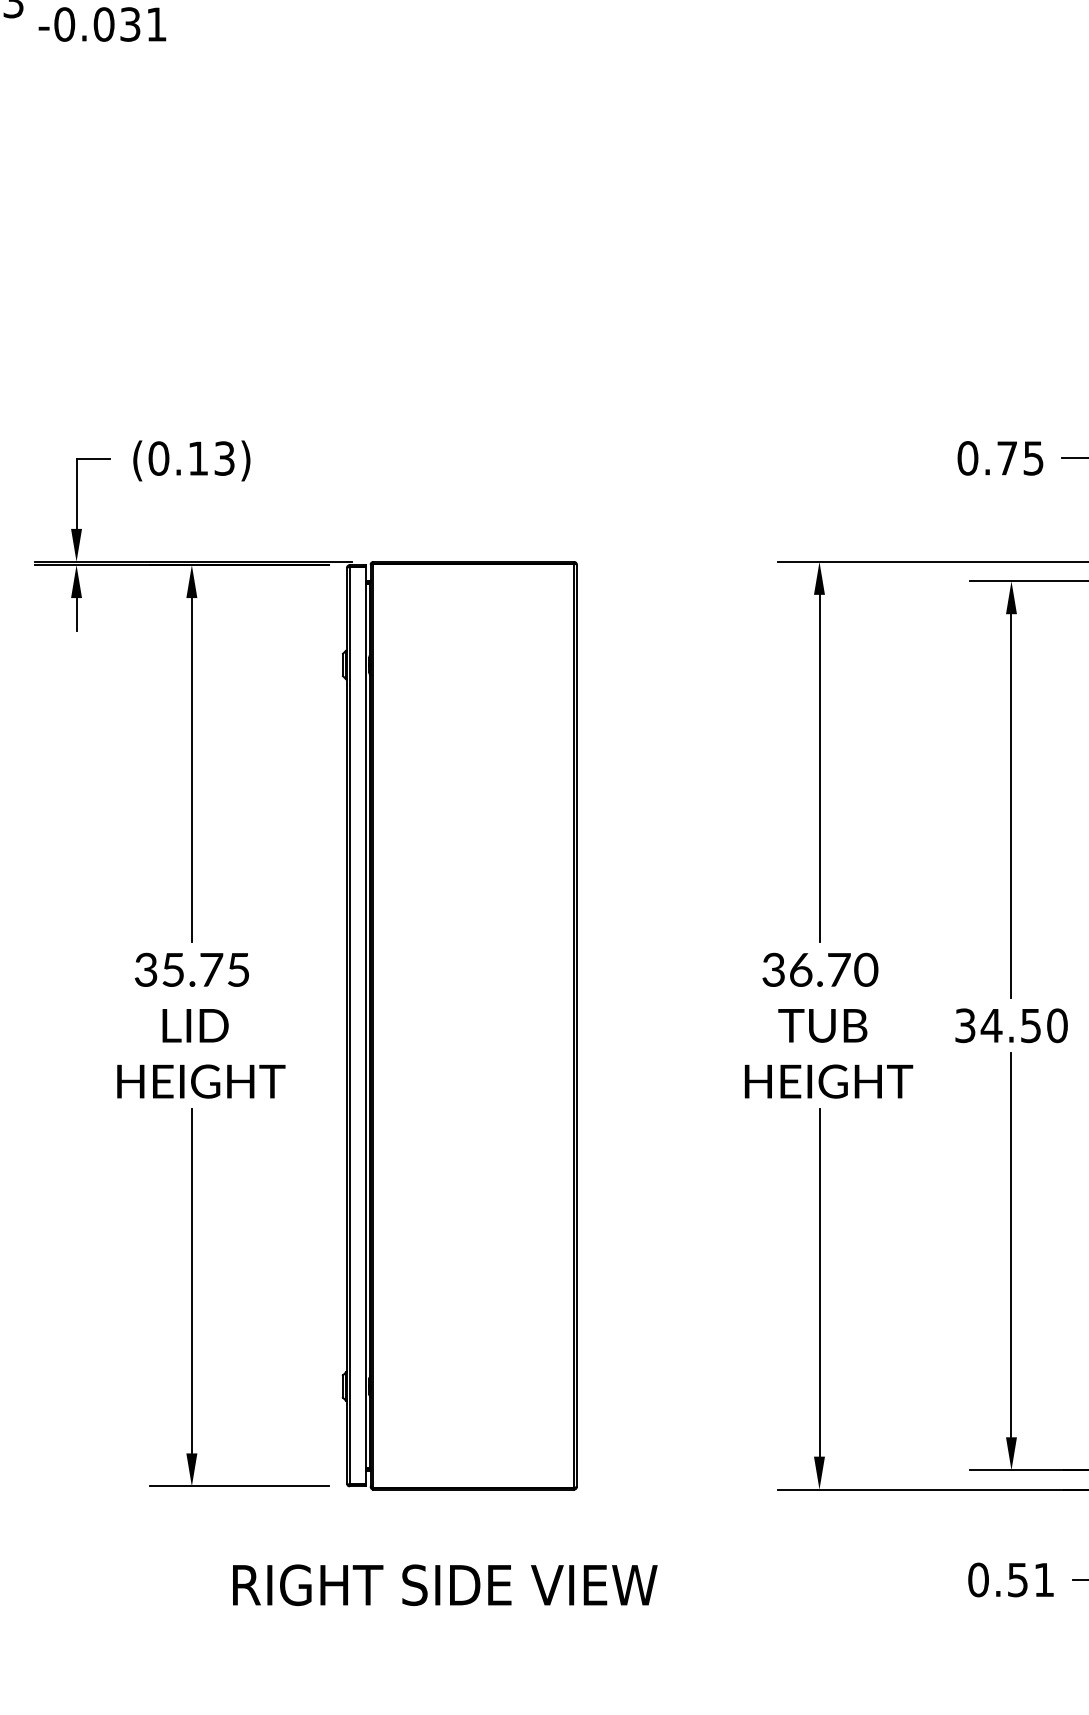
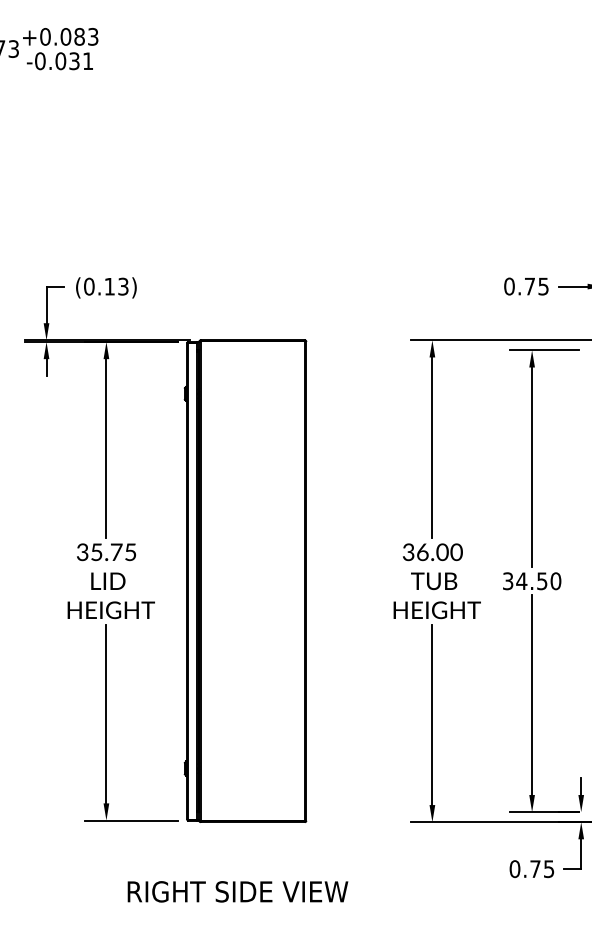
text: (838, 970) -> (442, 552), 36.70 -> 36.00
text: (1031, 1580) -> (542, 869), 0.51 -> 0.75
text: (444, 1584) -> (237, 891), moved

